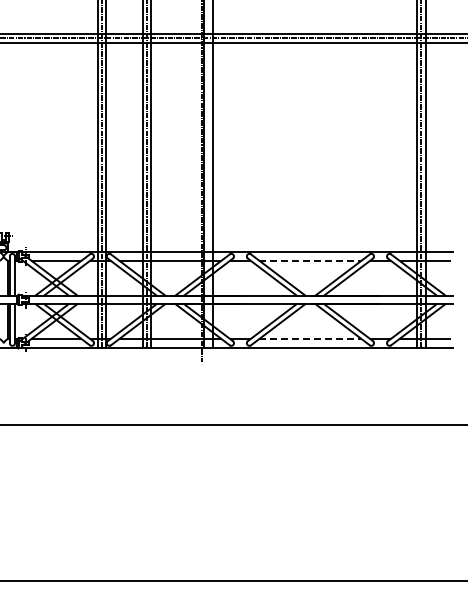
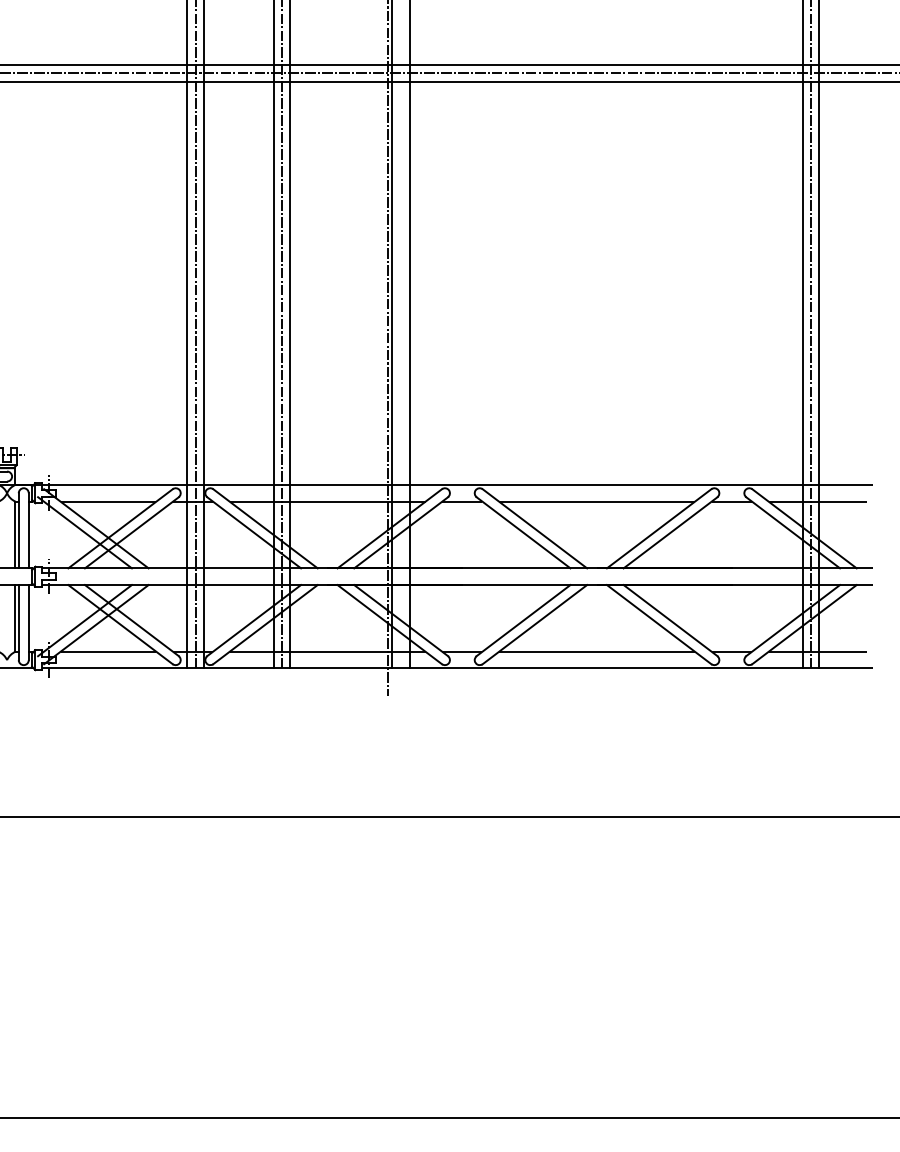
line: (310, 260) -> (597, 500), dashed -> solid
line: (310, 338) -> (597, 651), dashed -> solid

